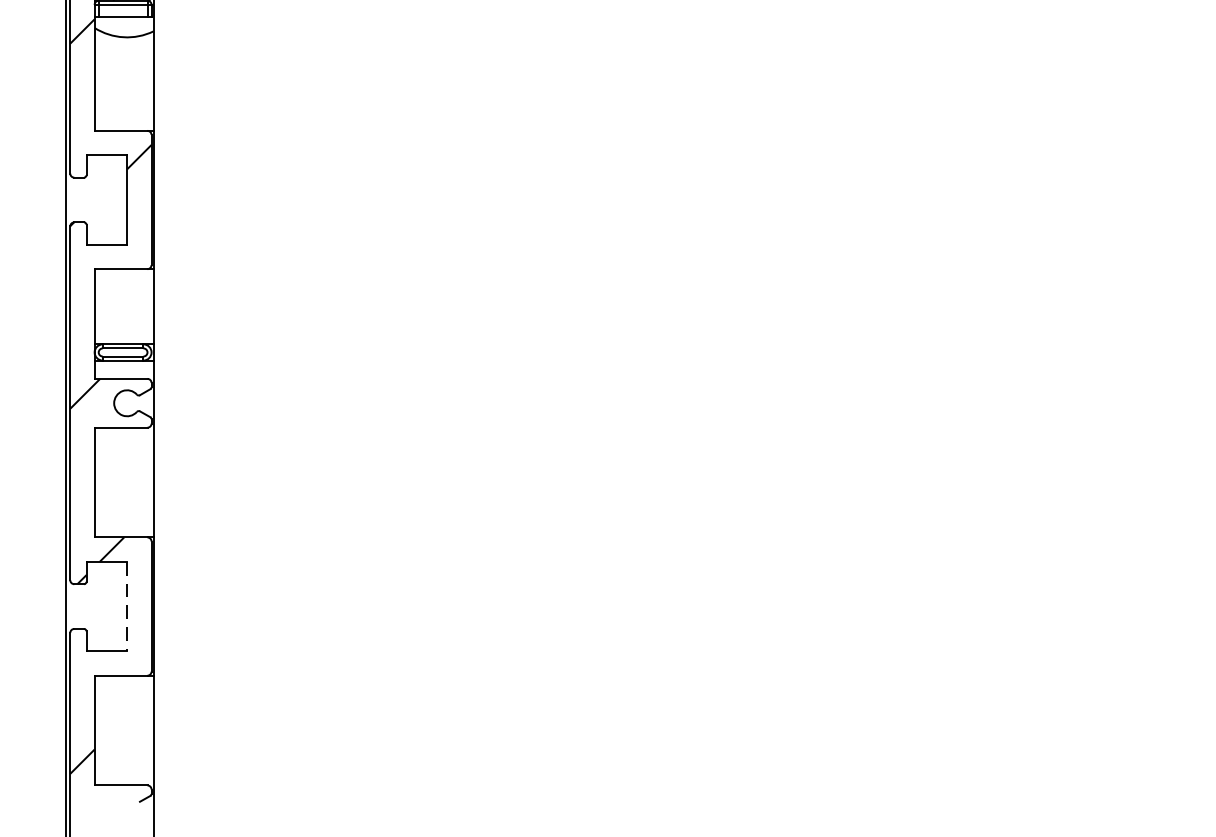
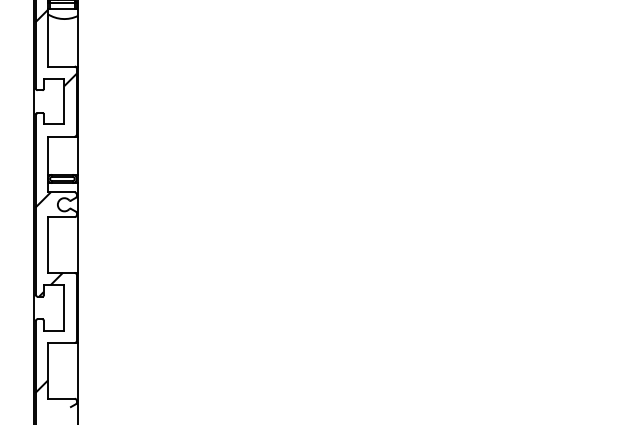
line: (127, 605) -> (64, 307), dashed -> solid

